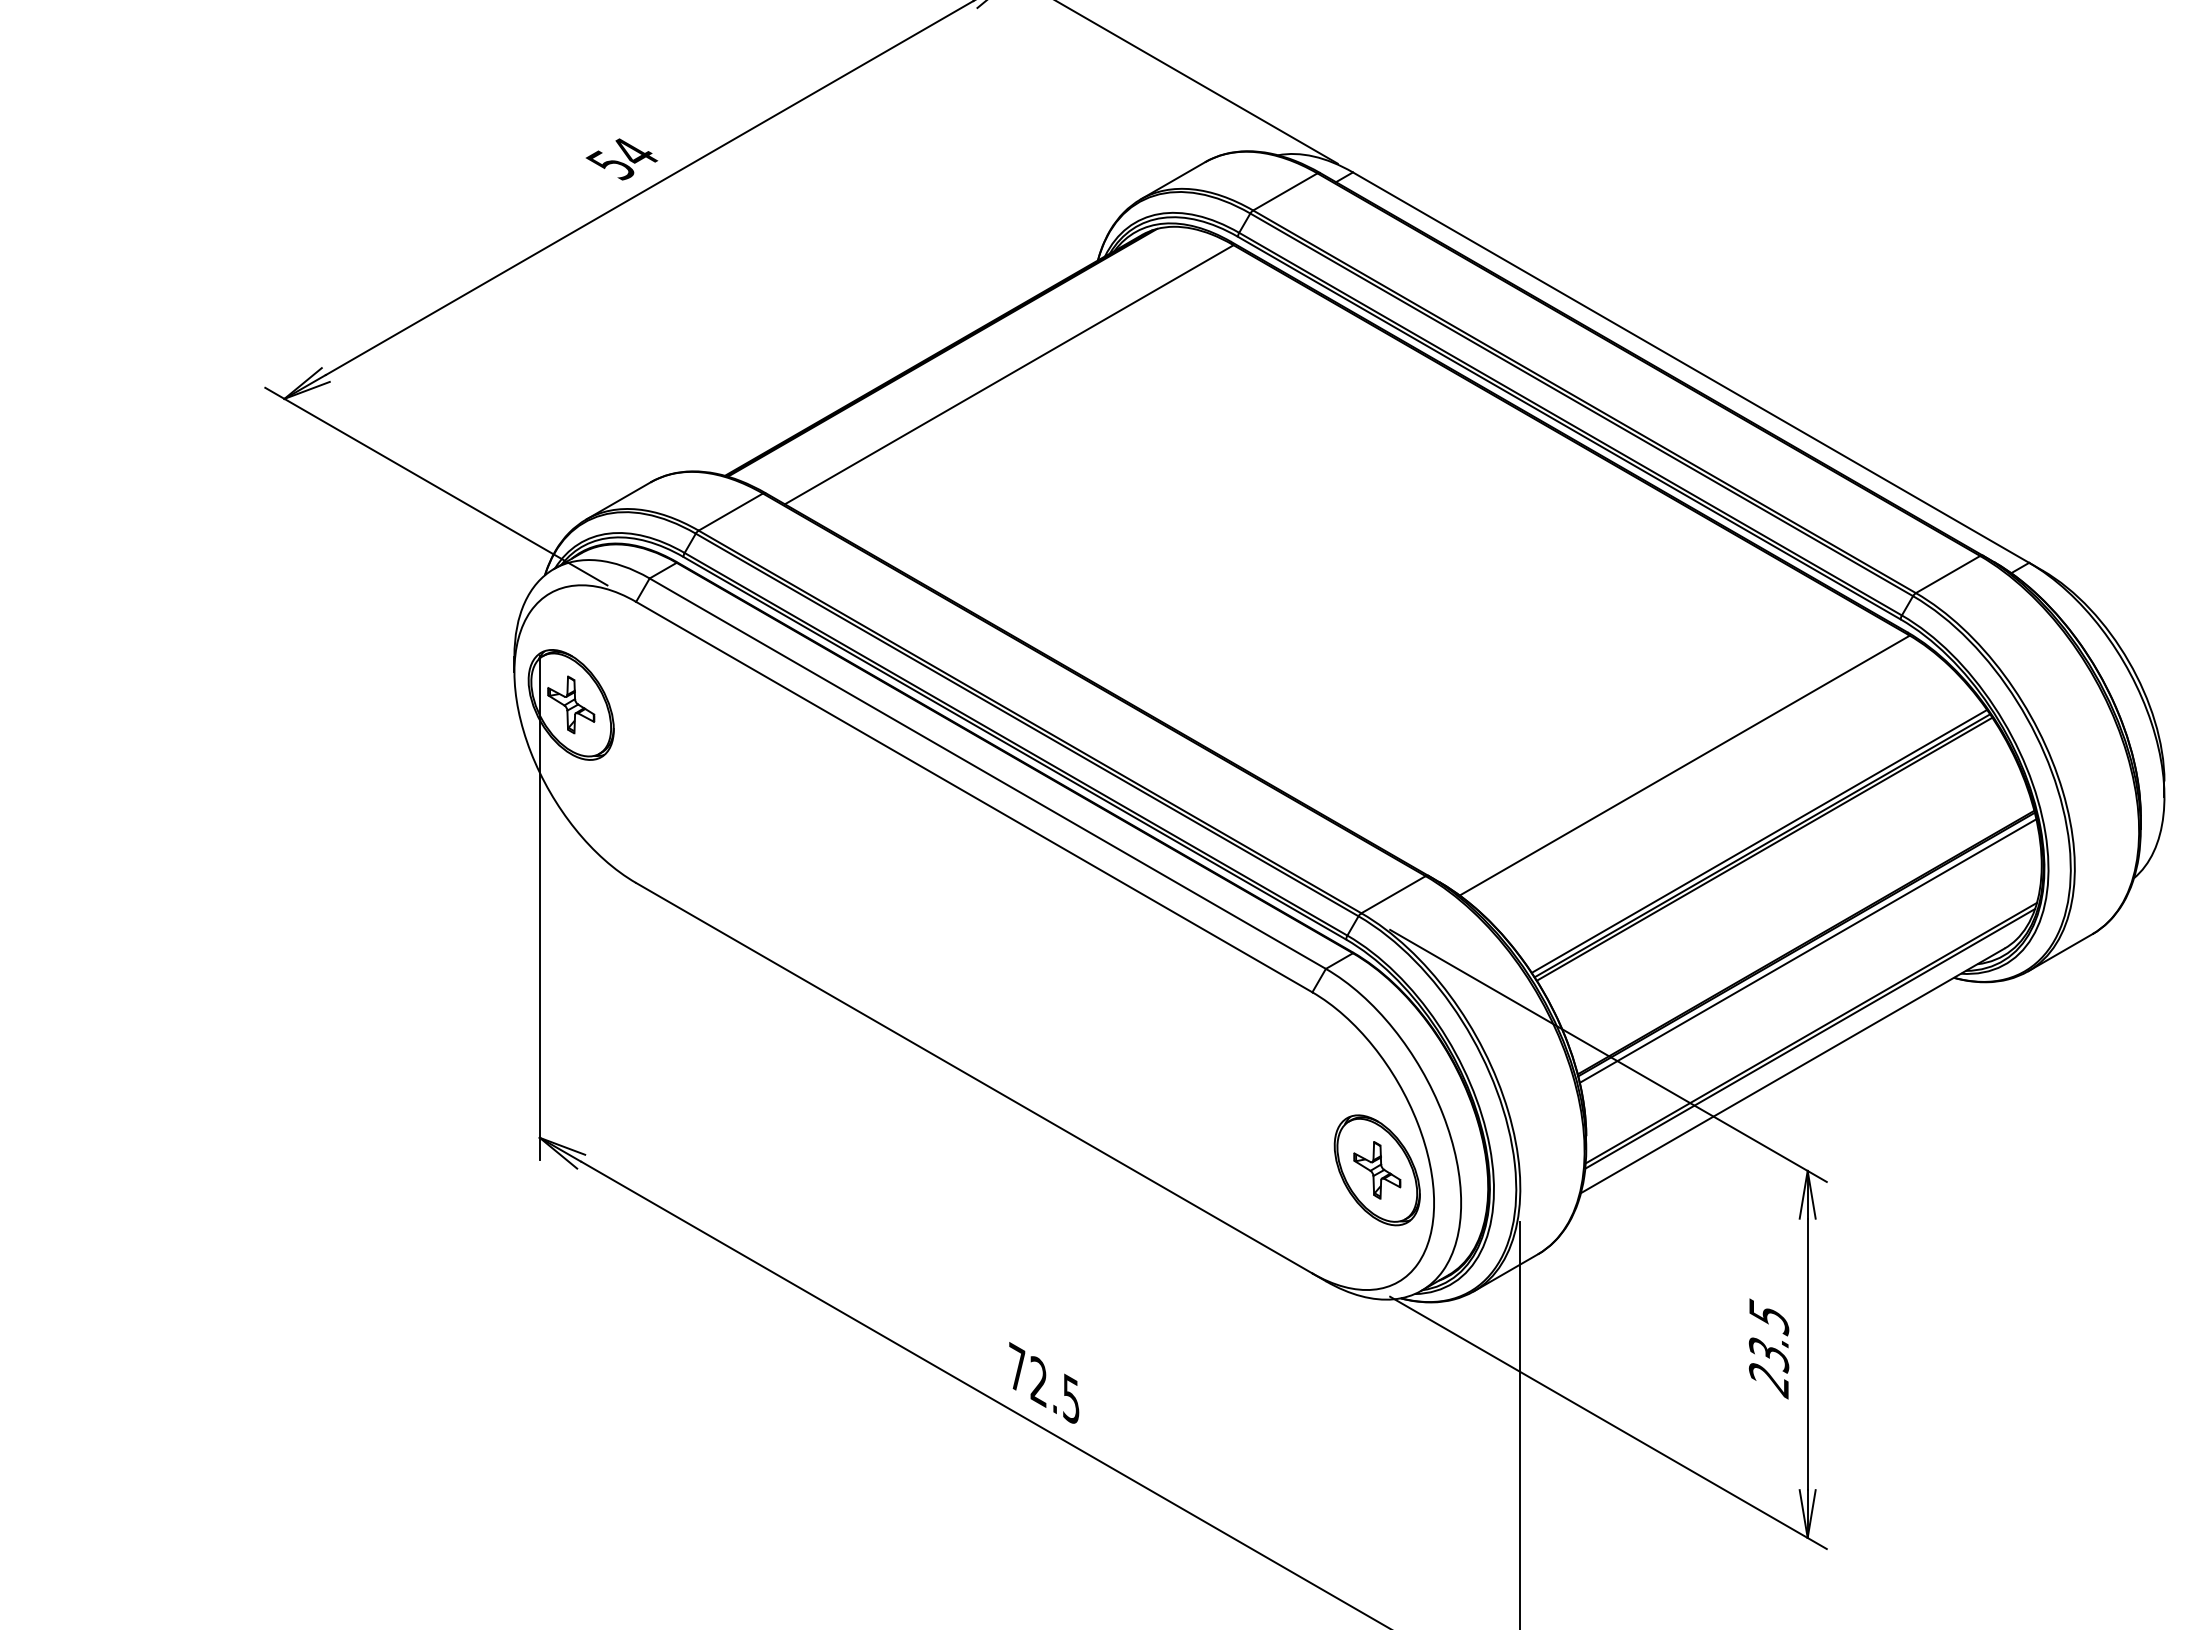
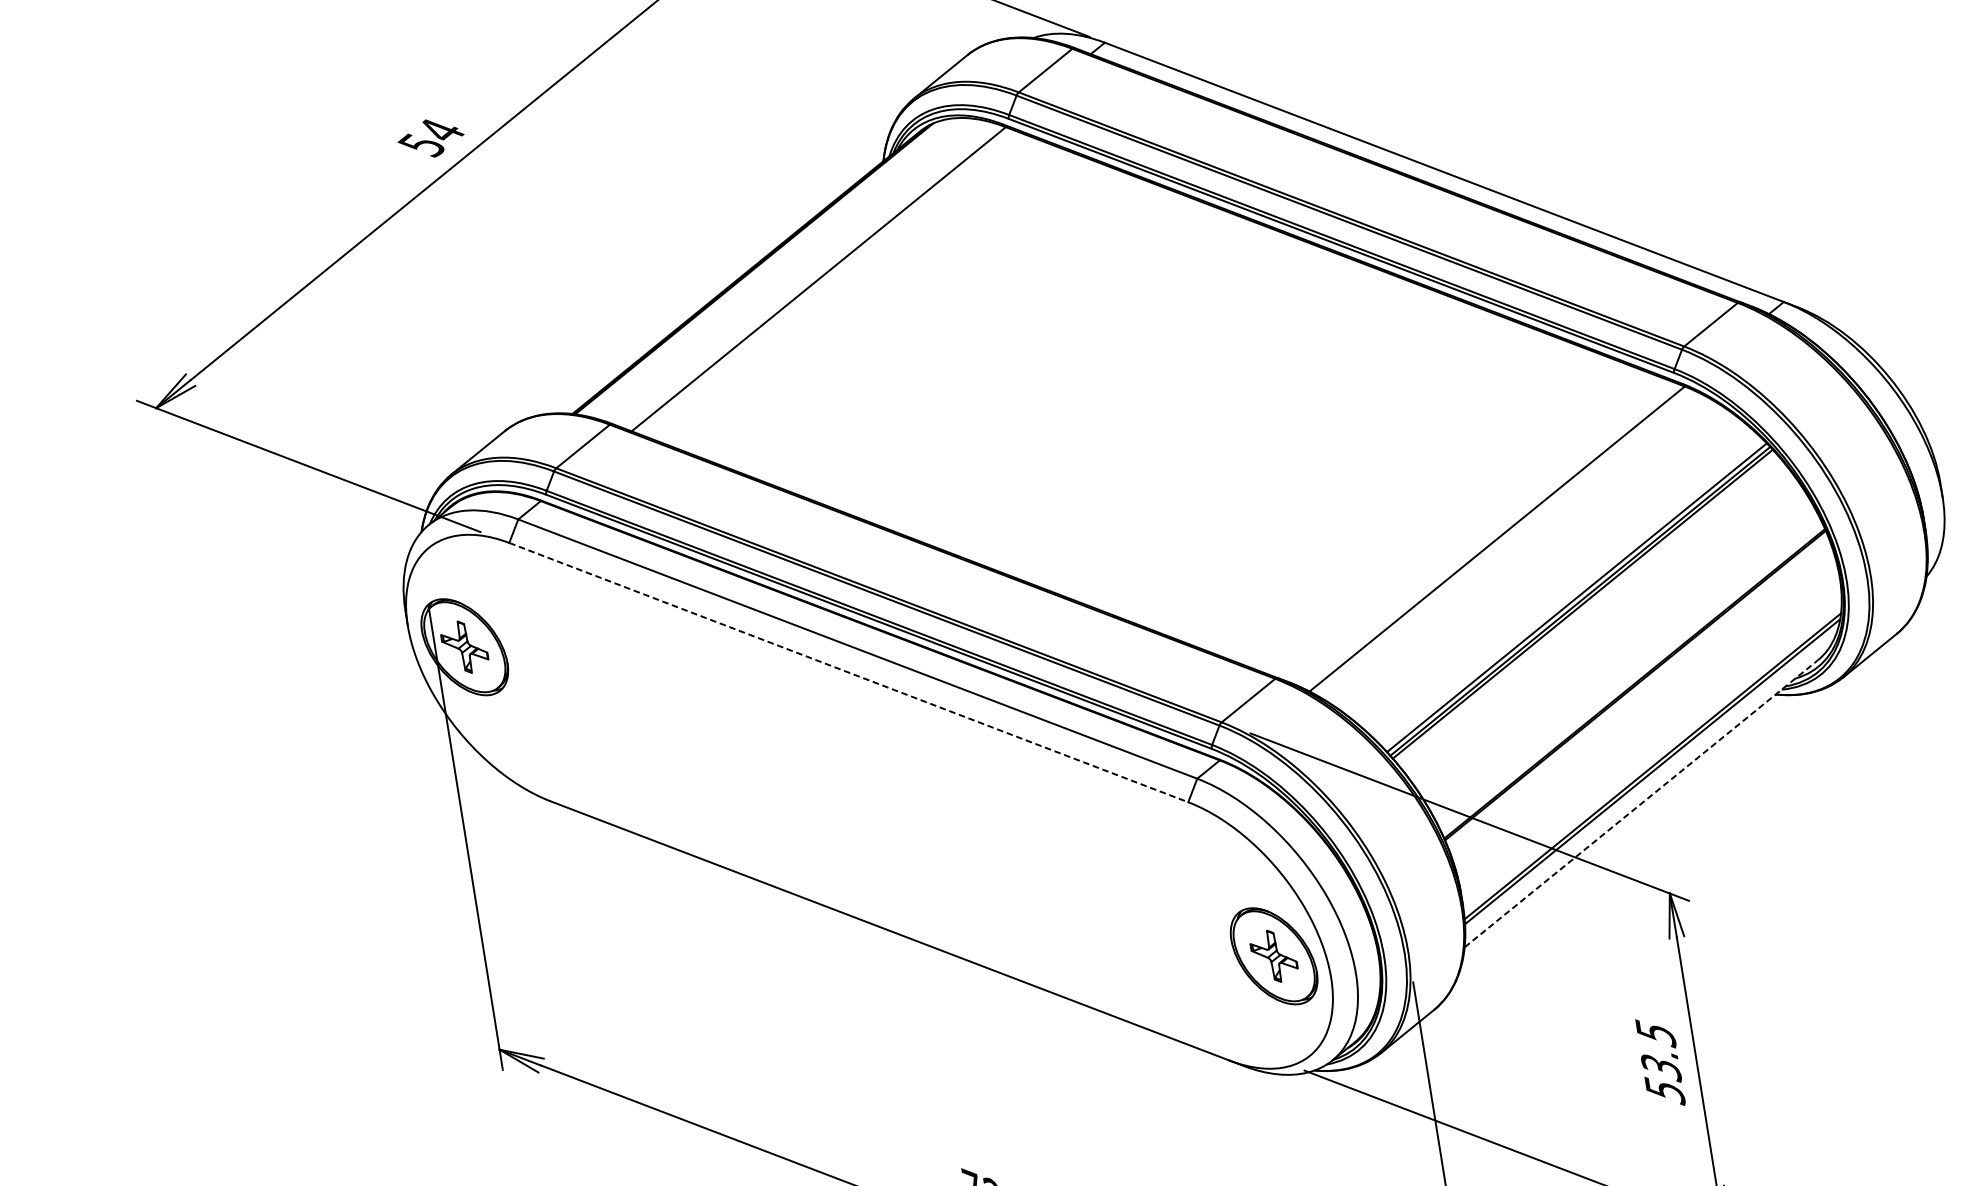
line: (974, 797) -> (849, 672), solid -> dashed
line: (1807, 950) -> (1637, 690), removed
line: (1792, 1070) -> (1641, 803), solid -> dashed
text: (1768, 1380) -> (1664, 1091), 23.5 -> 53.5

